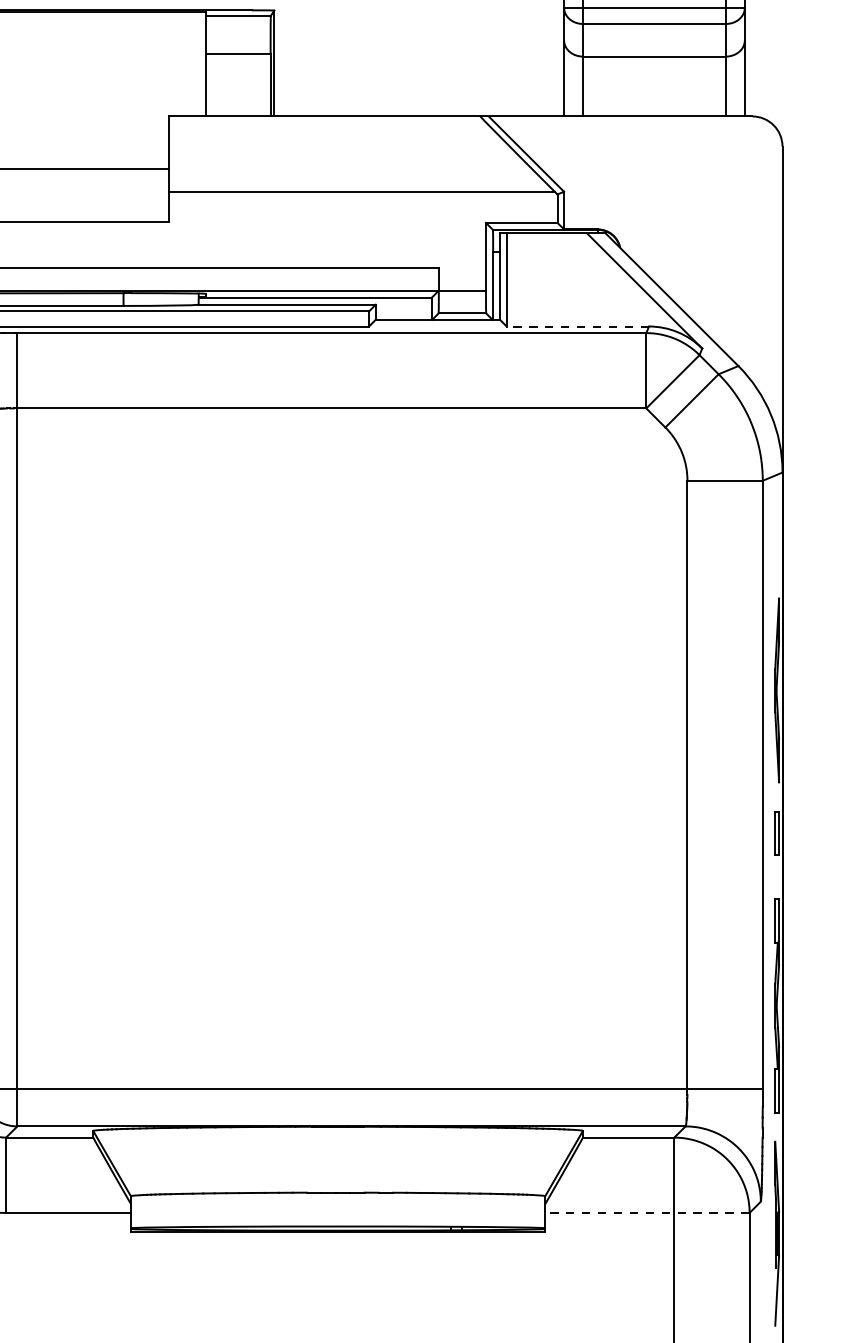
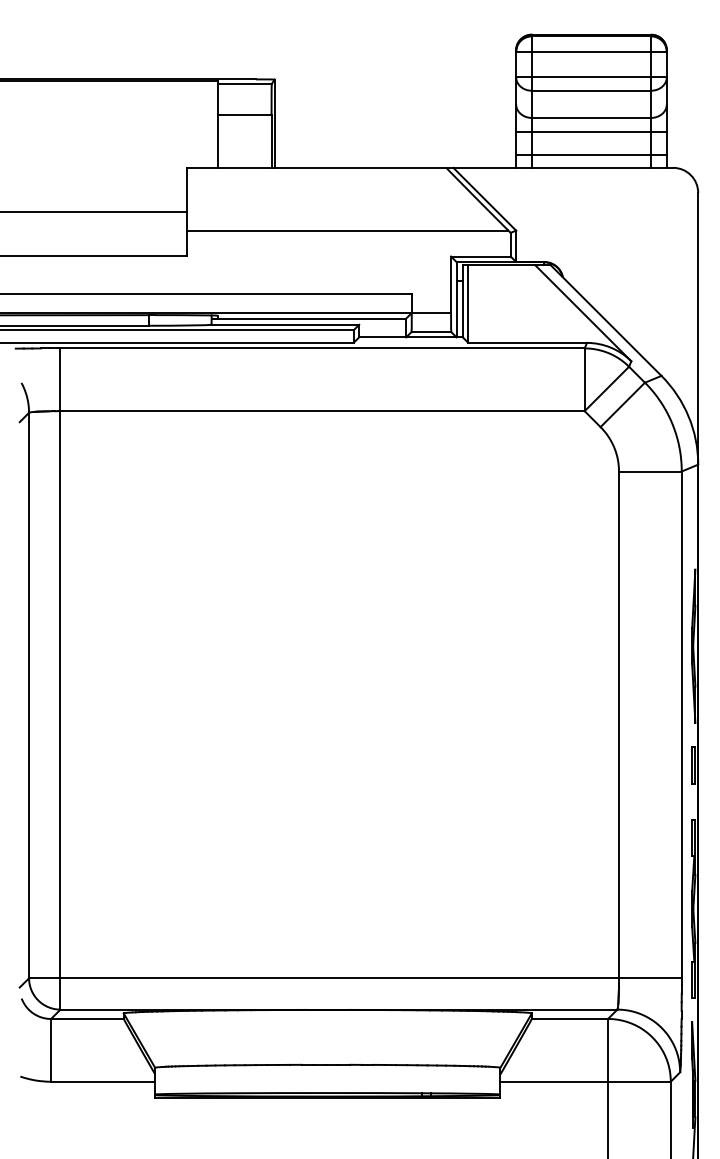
line: (654, 72) -> (591, 131), added
line: (654, 101) -> (591, 155), added
line: (577, 326) -> (527, 342), dashed -> solid
line: (647, 1212) -> (585, 1081), dashed -> solid

